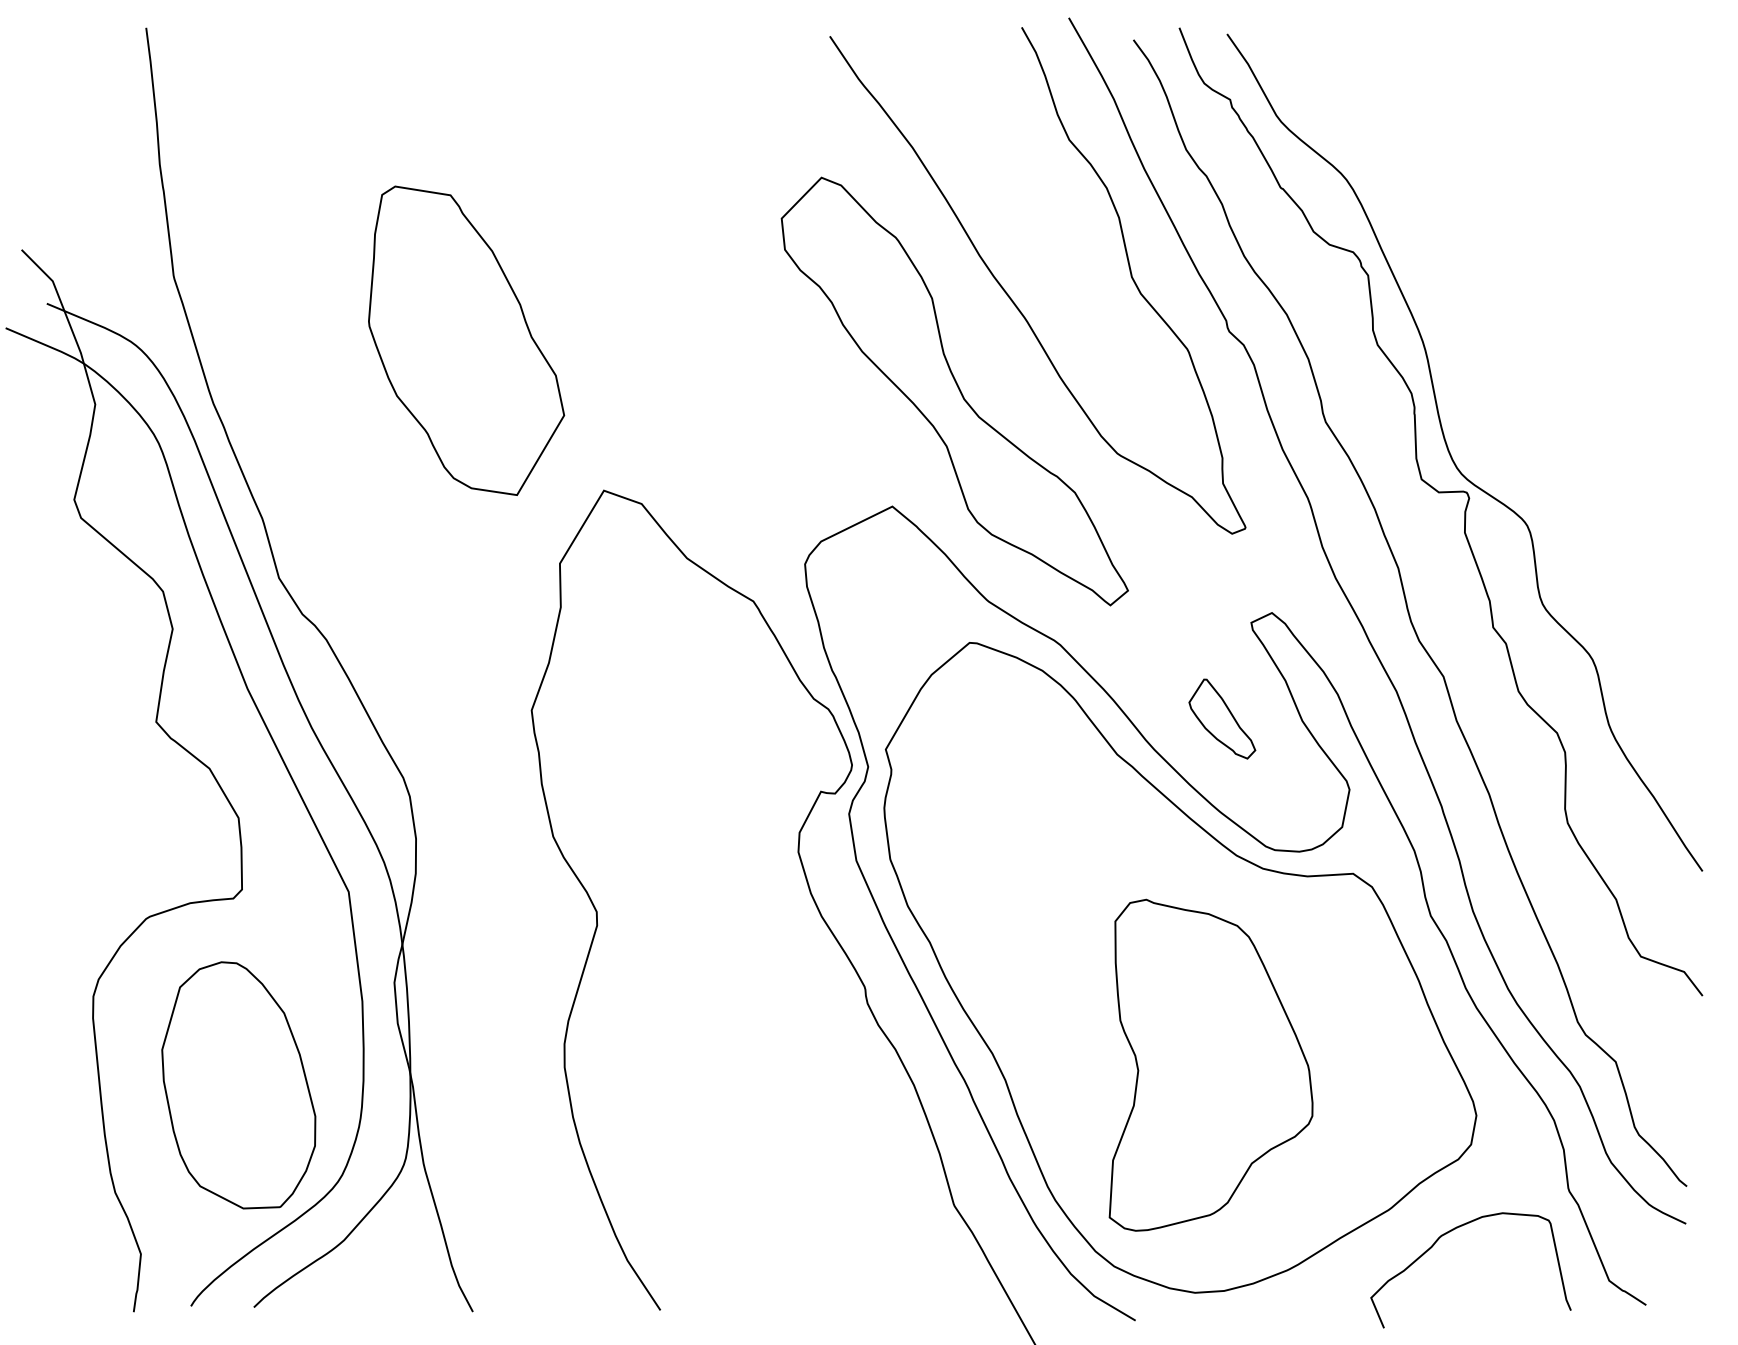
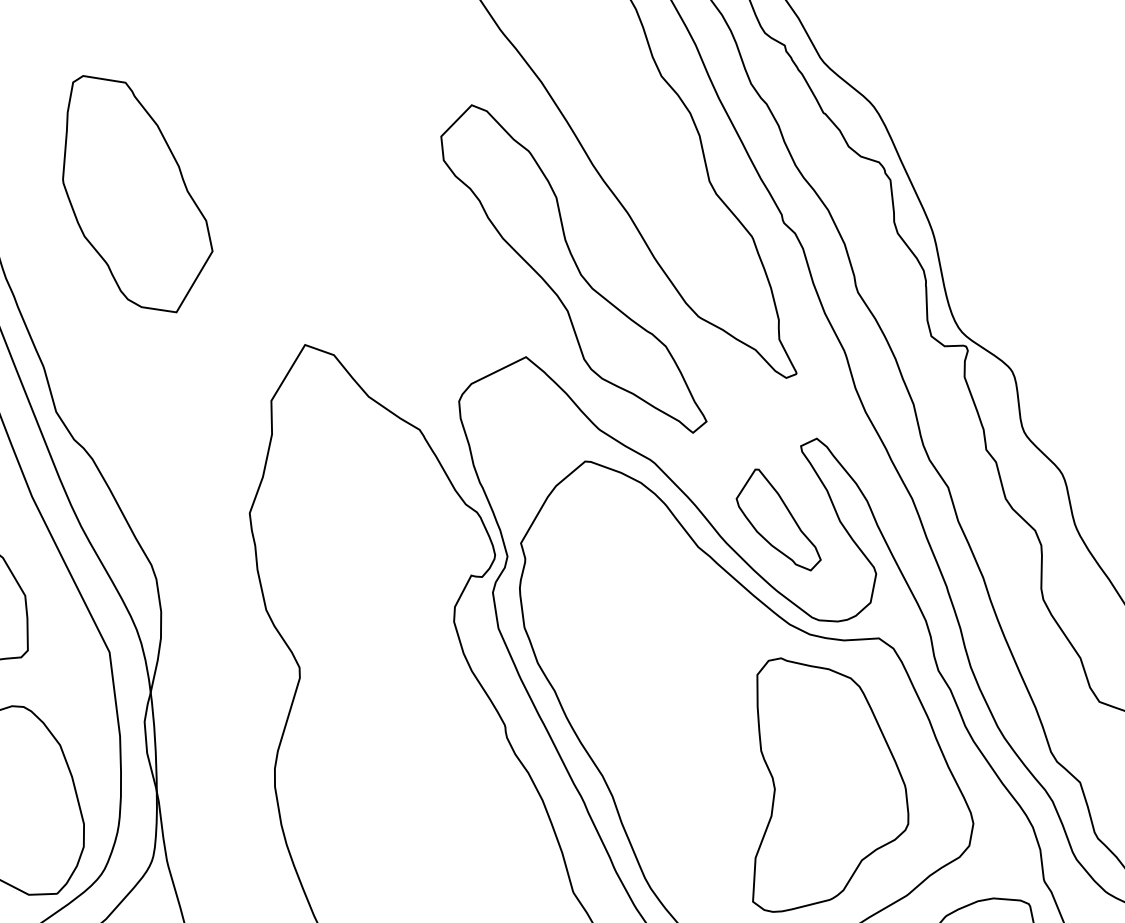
part: (466, 340) -> (137, 193), moved
part: (1222, 718) -> (778, 519), size x1.67
part: (1210, 1064) -> (830, 784), moved

